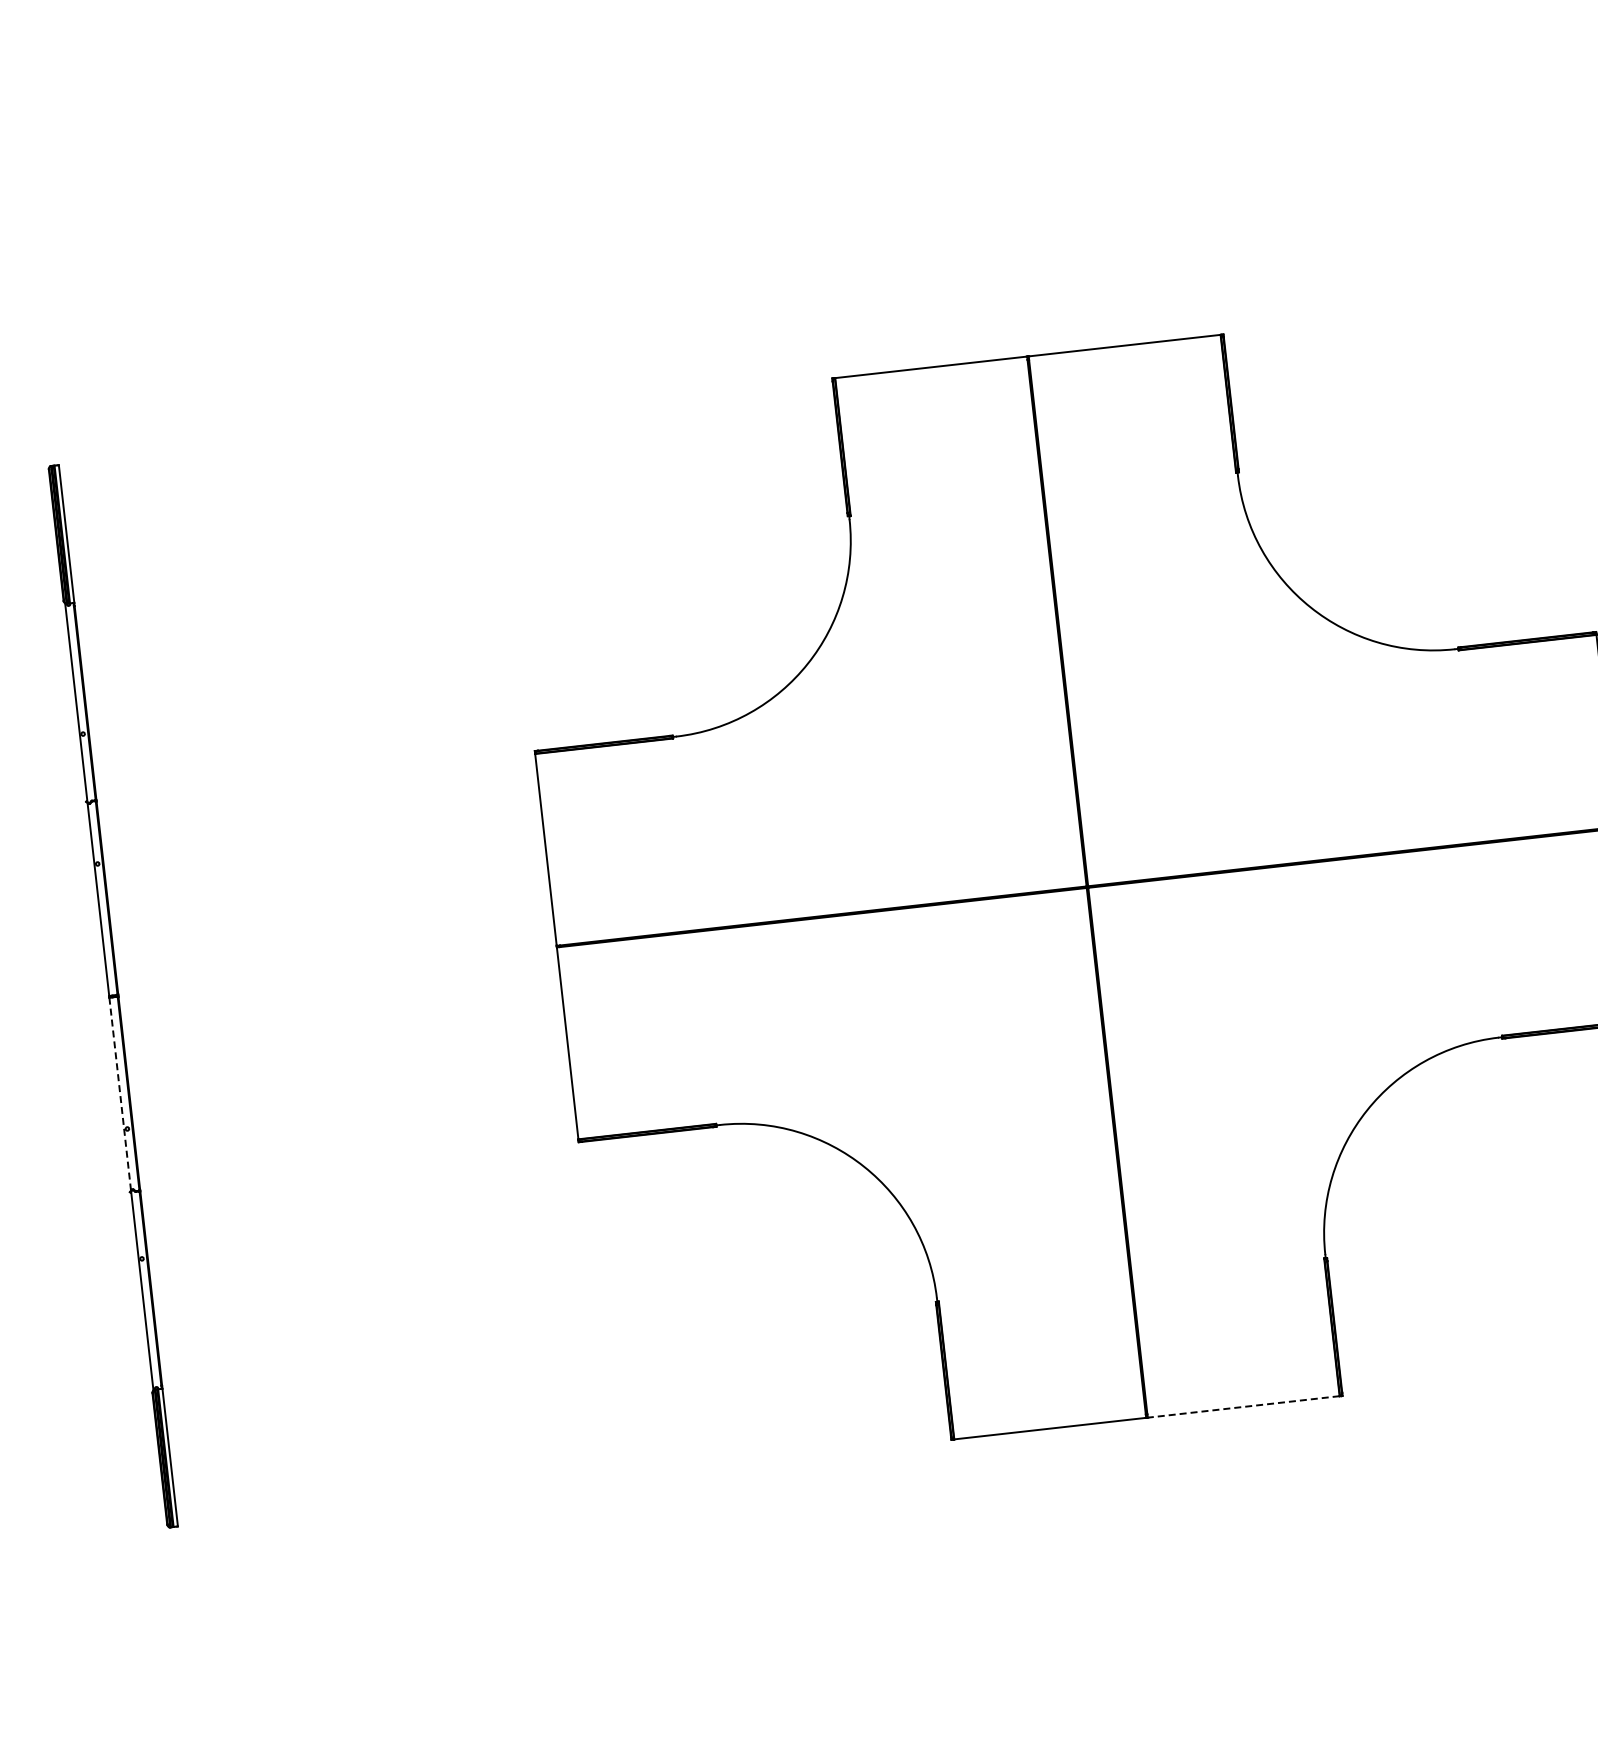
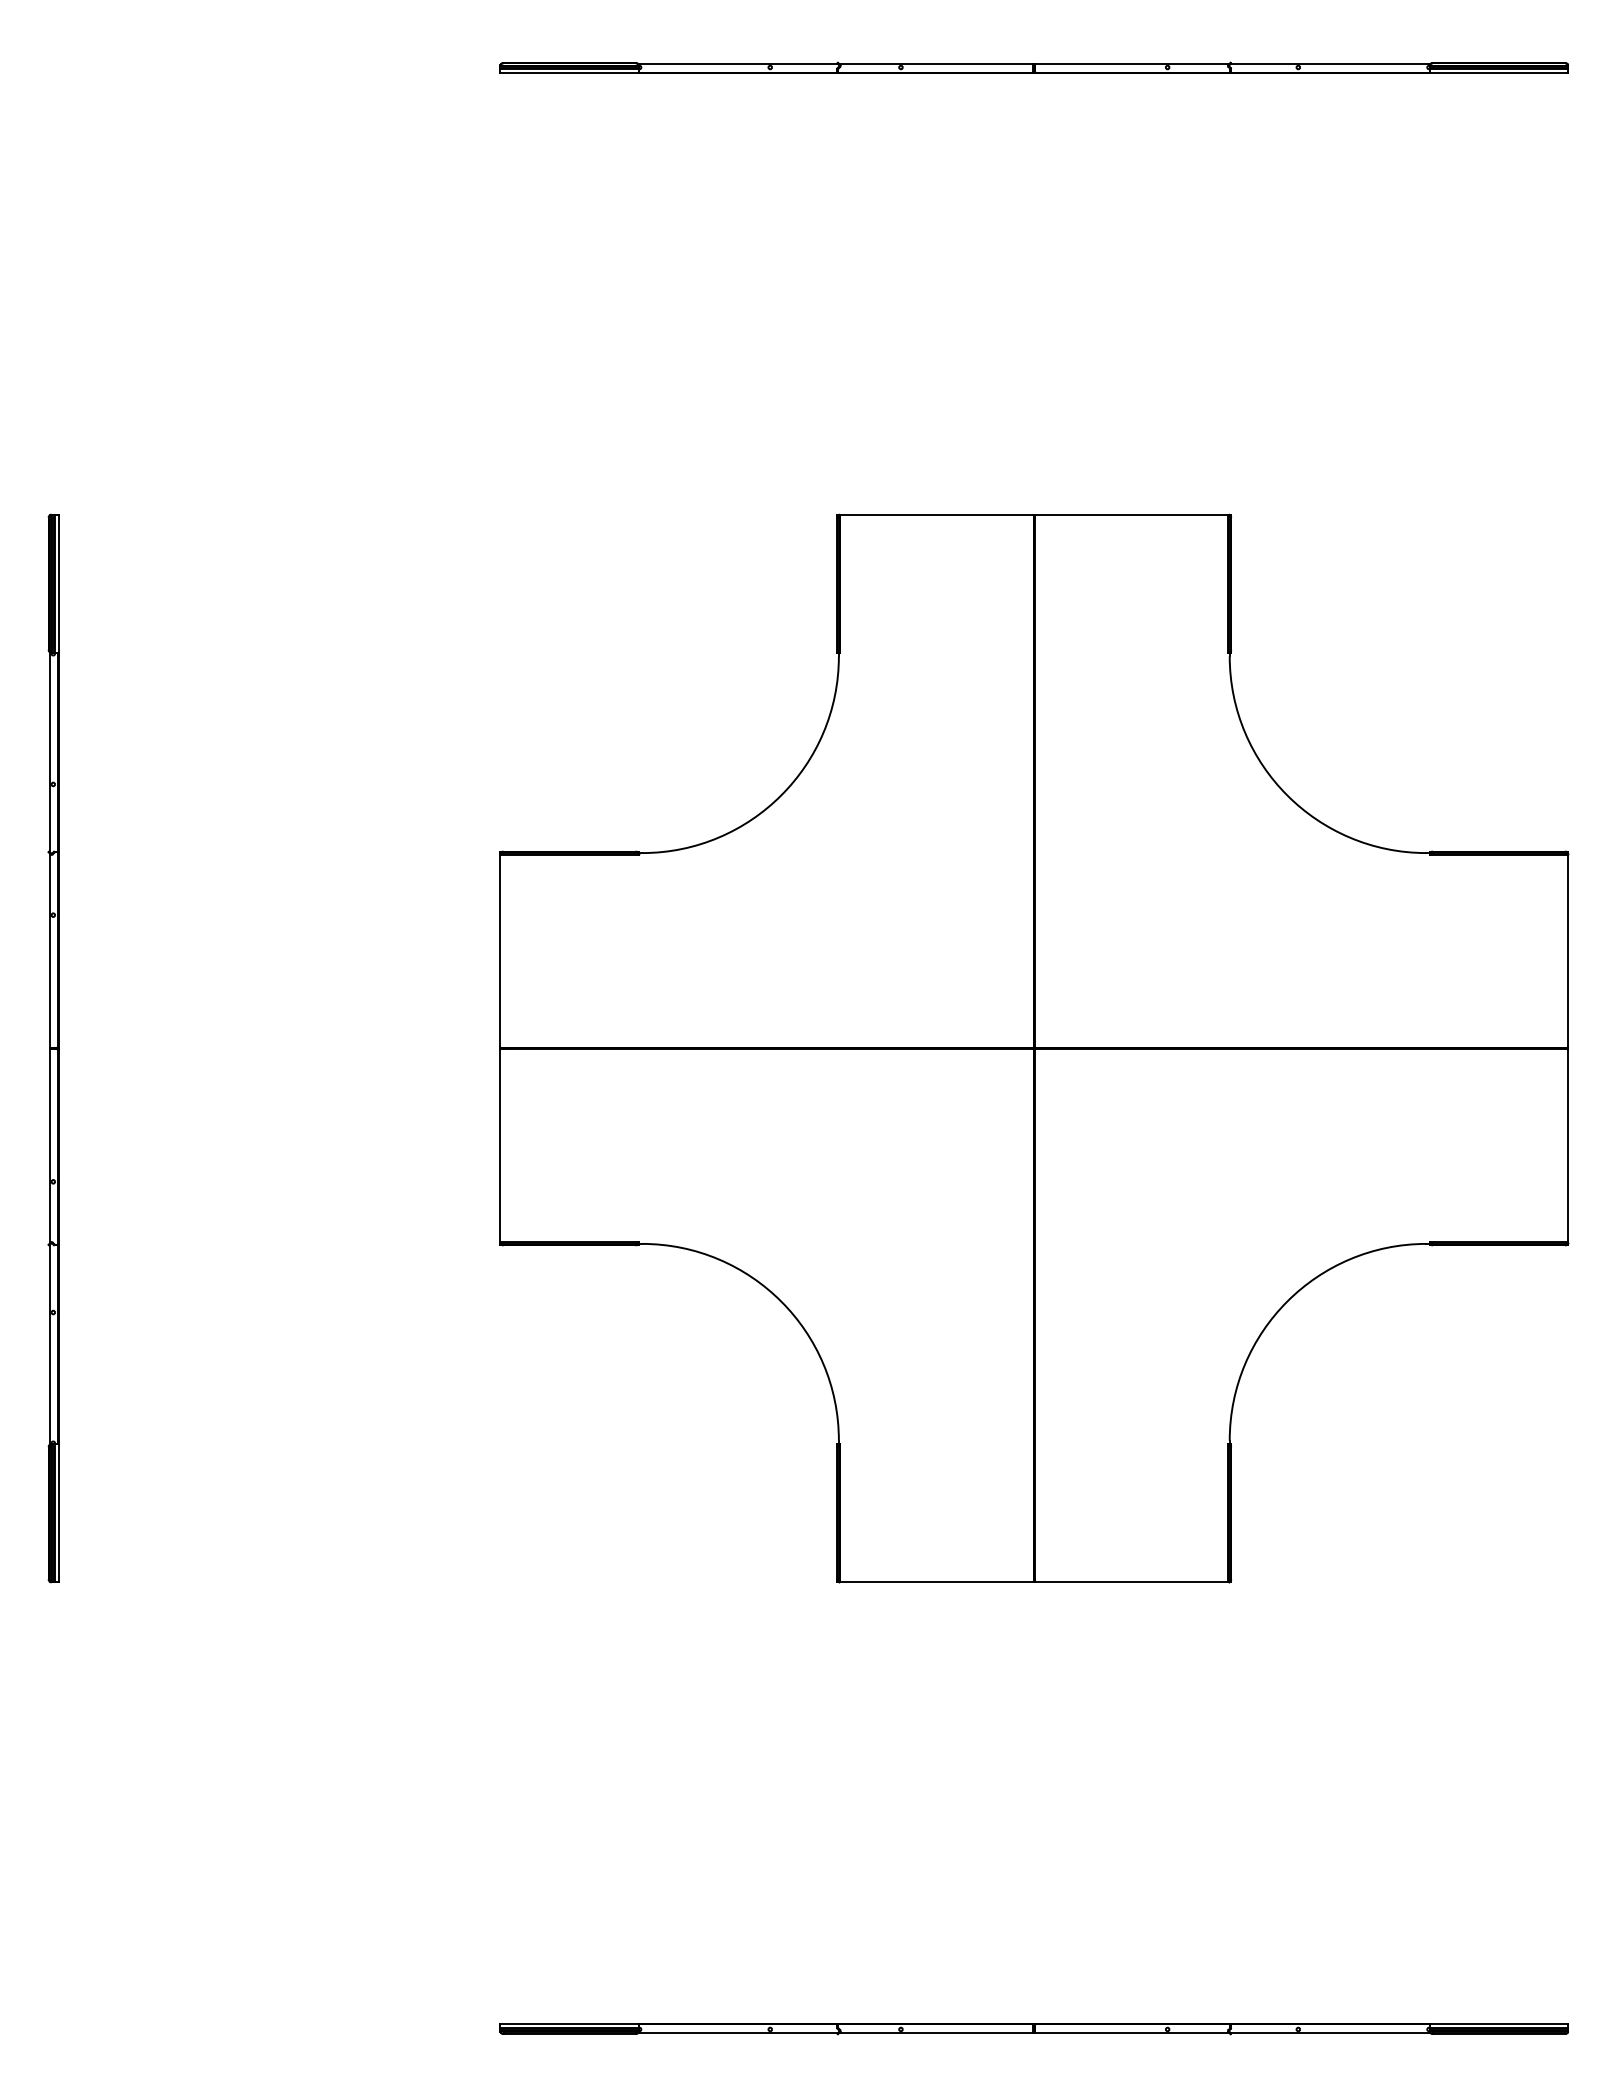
line: (120, 1094) -> (50, 1146), dashed -> solid
line: (1243, 1406) -> (1131, 1582), dashed -> solid

